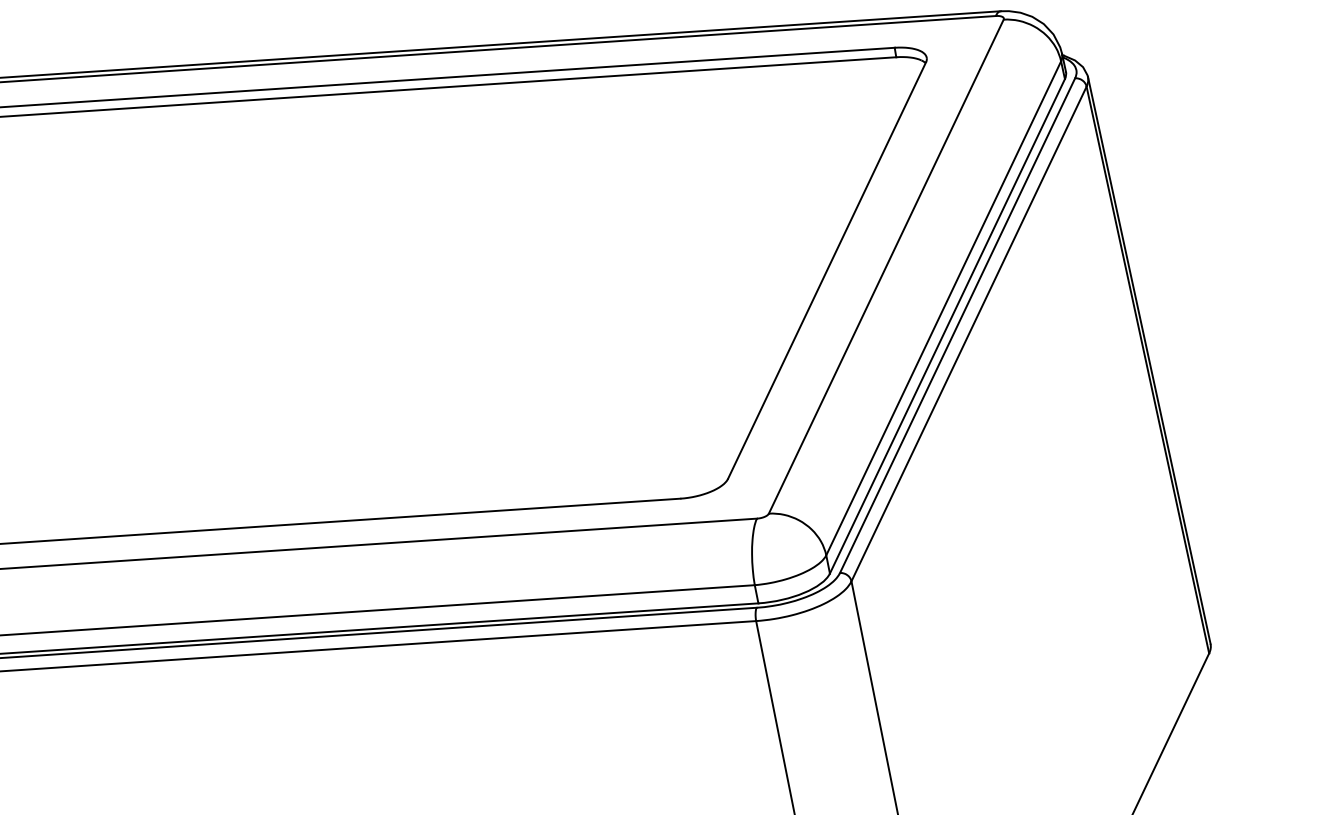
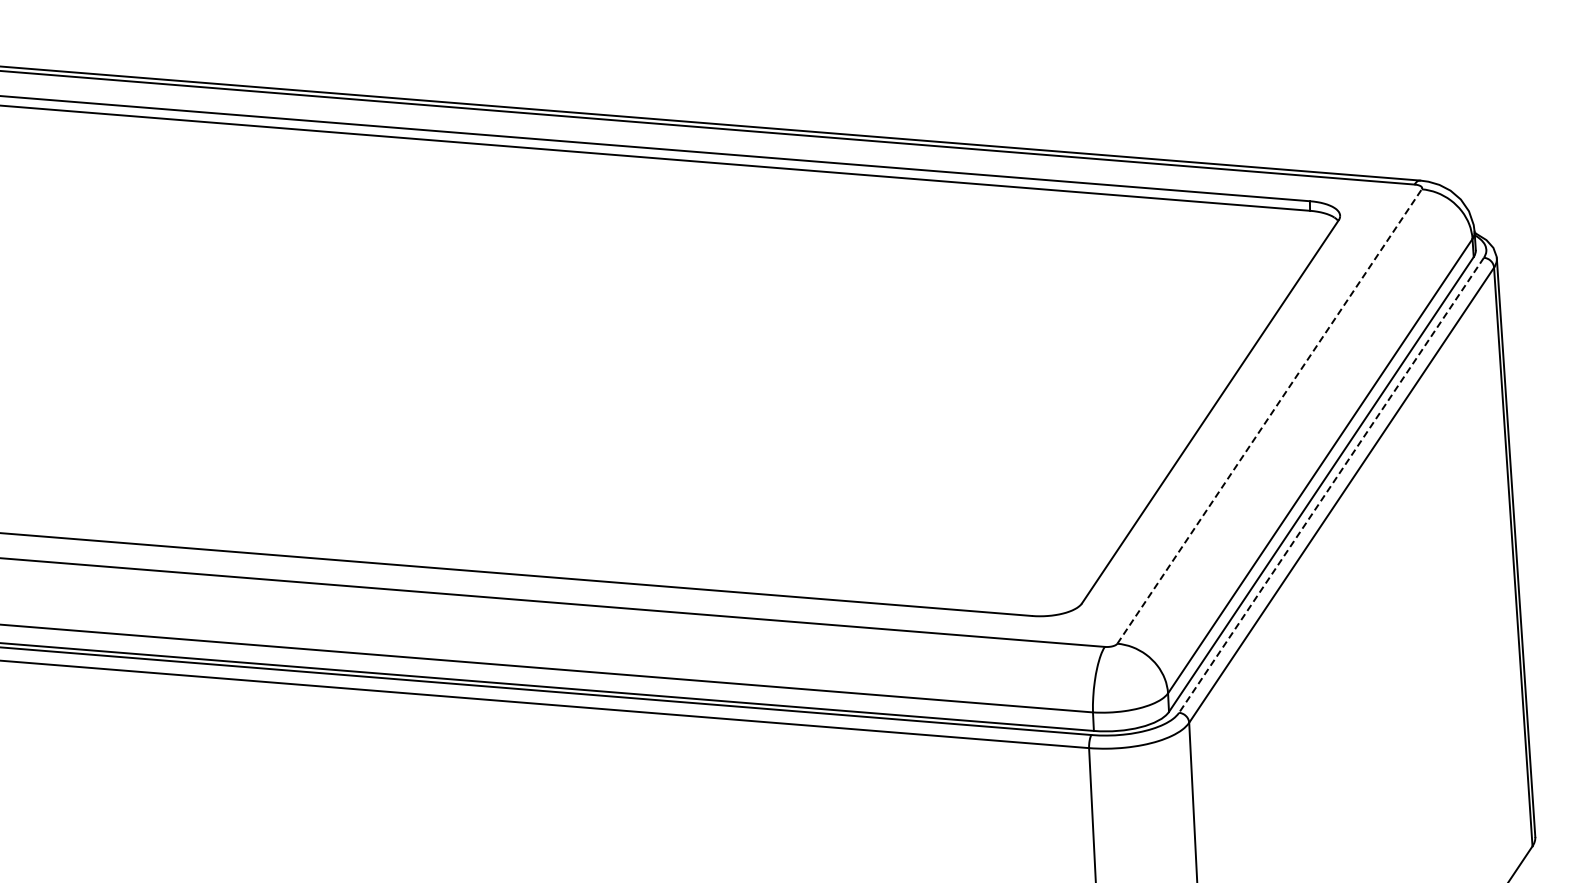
line: (886, 266) -> (1269, 416), solid -> dashed
line: (957, 325) -> (1331, 485), solid -> dashed

